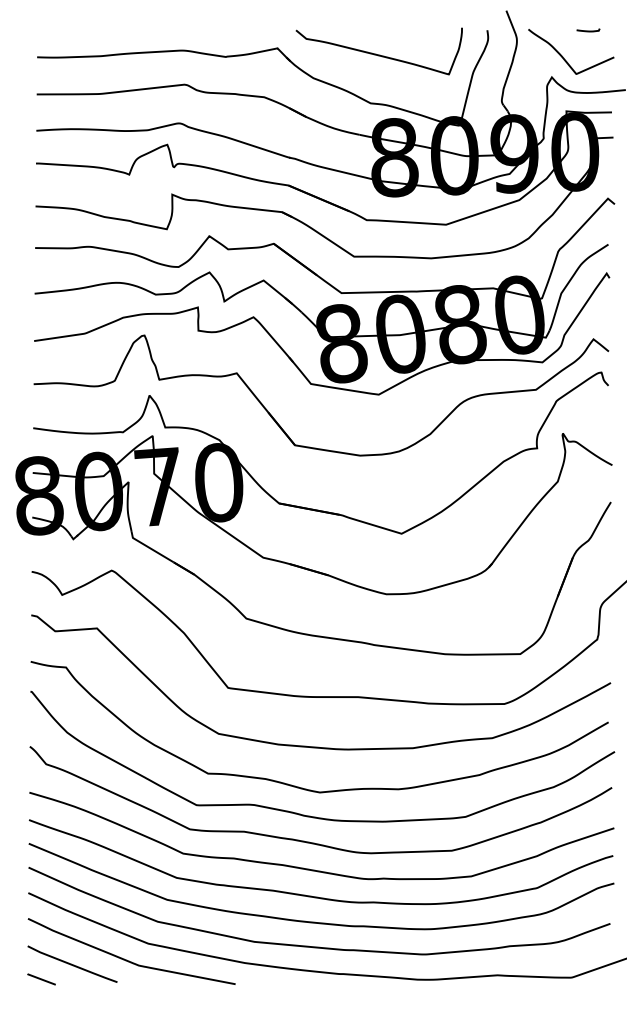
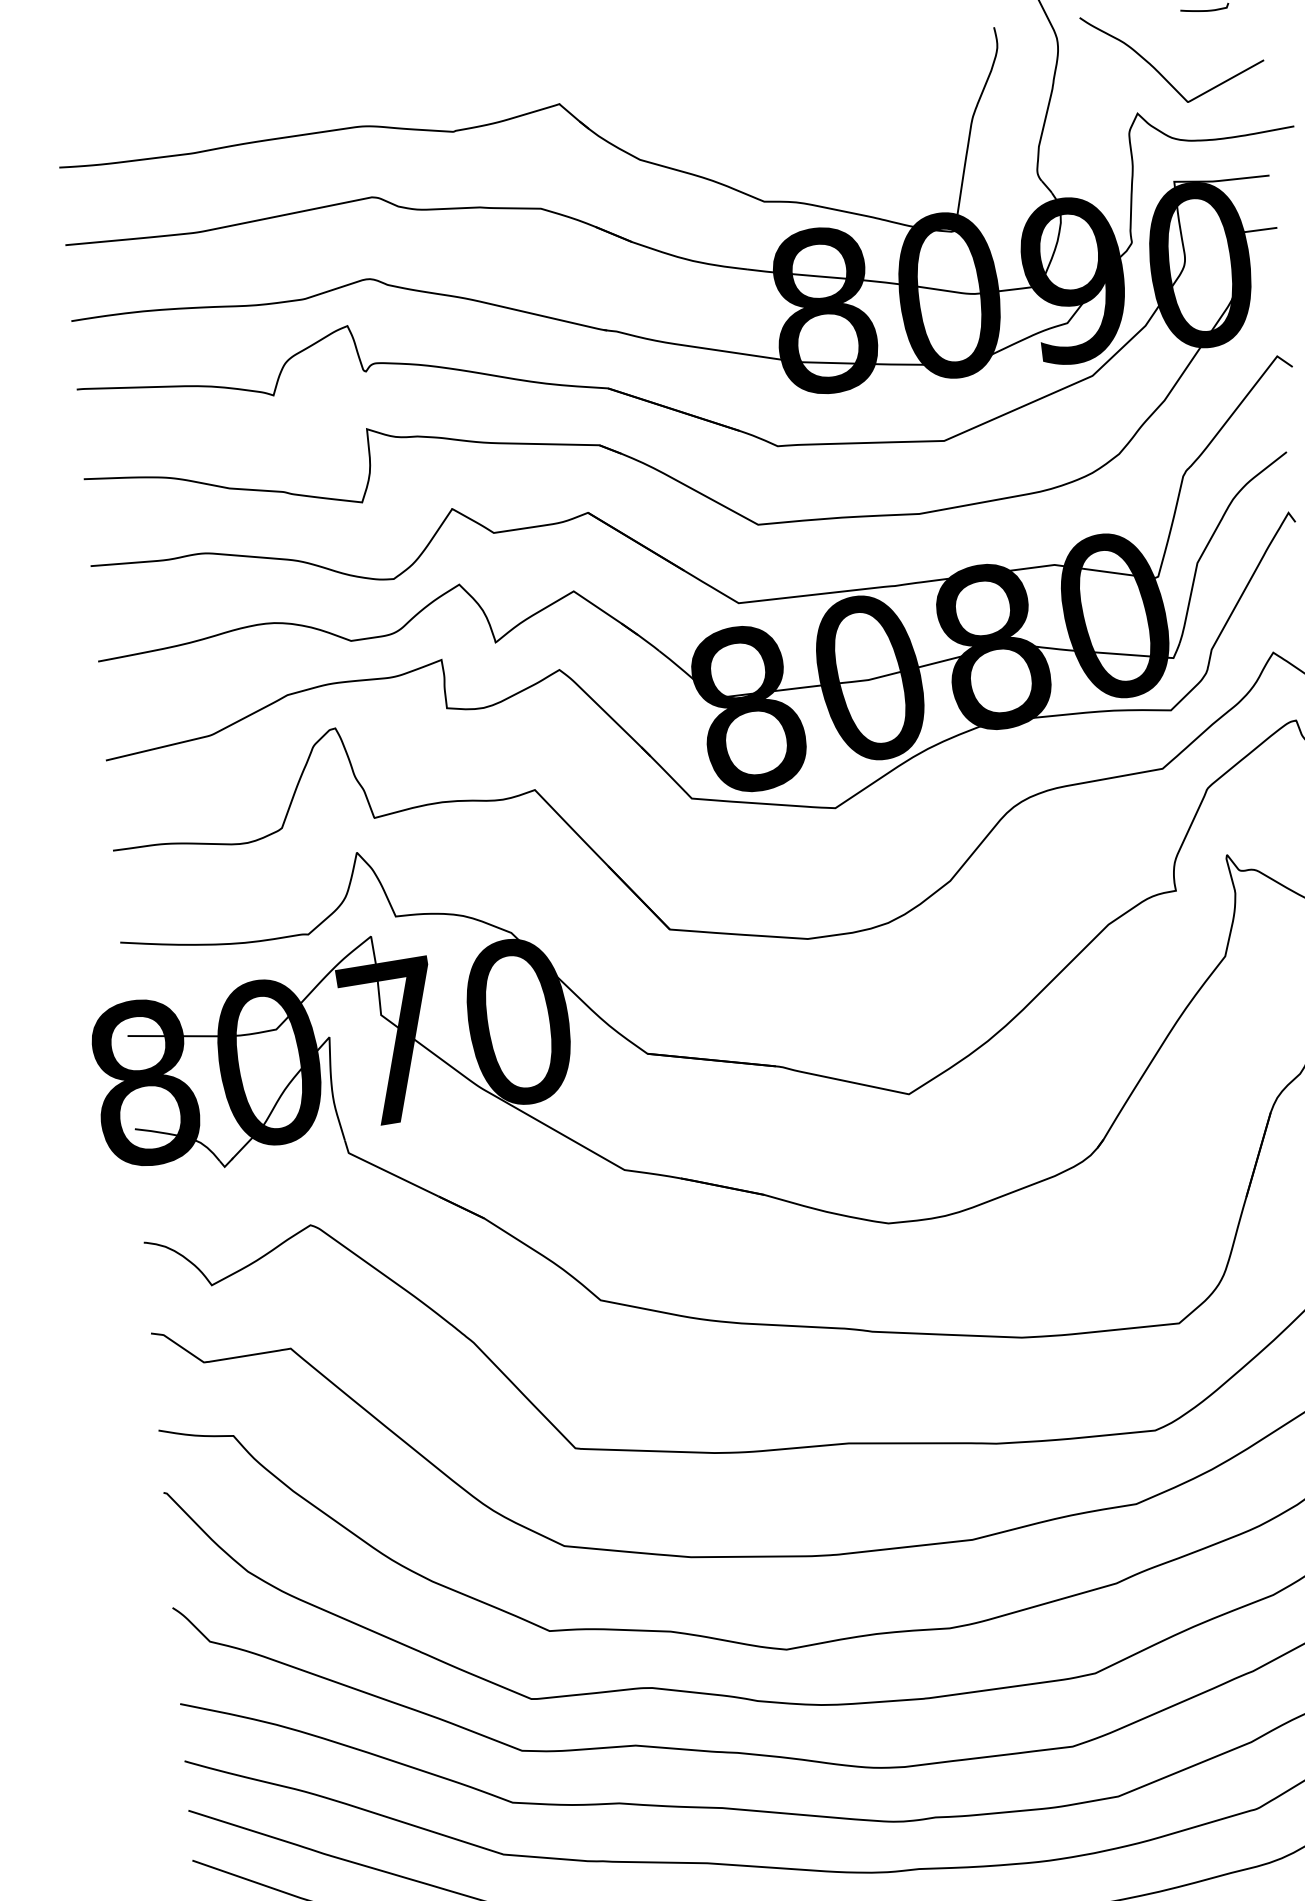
curve: (376, 53) -> (766, 96), removed

